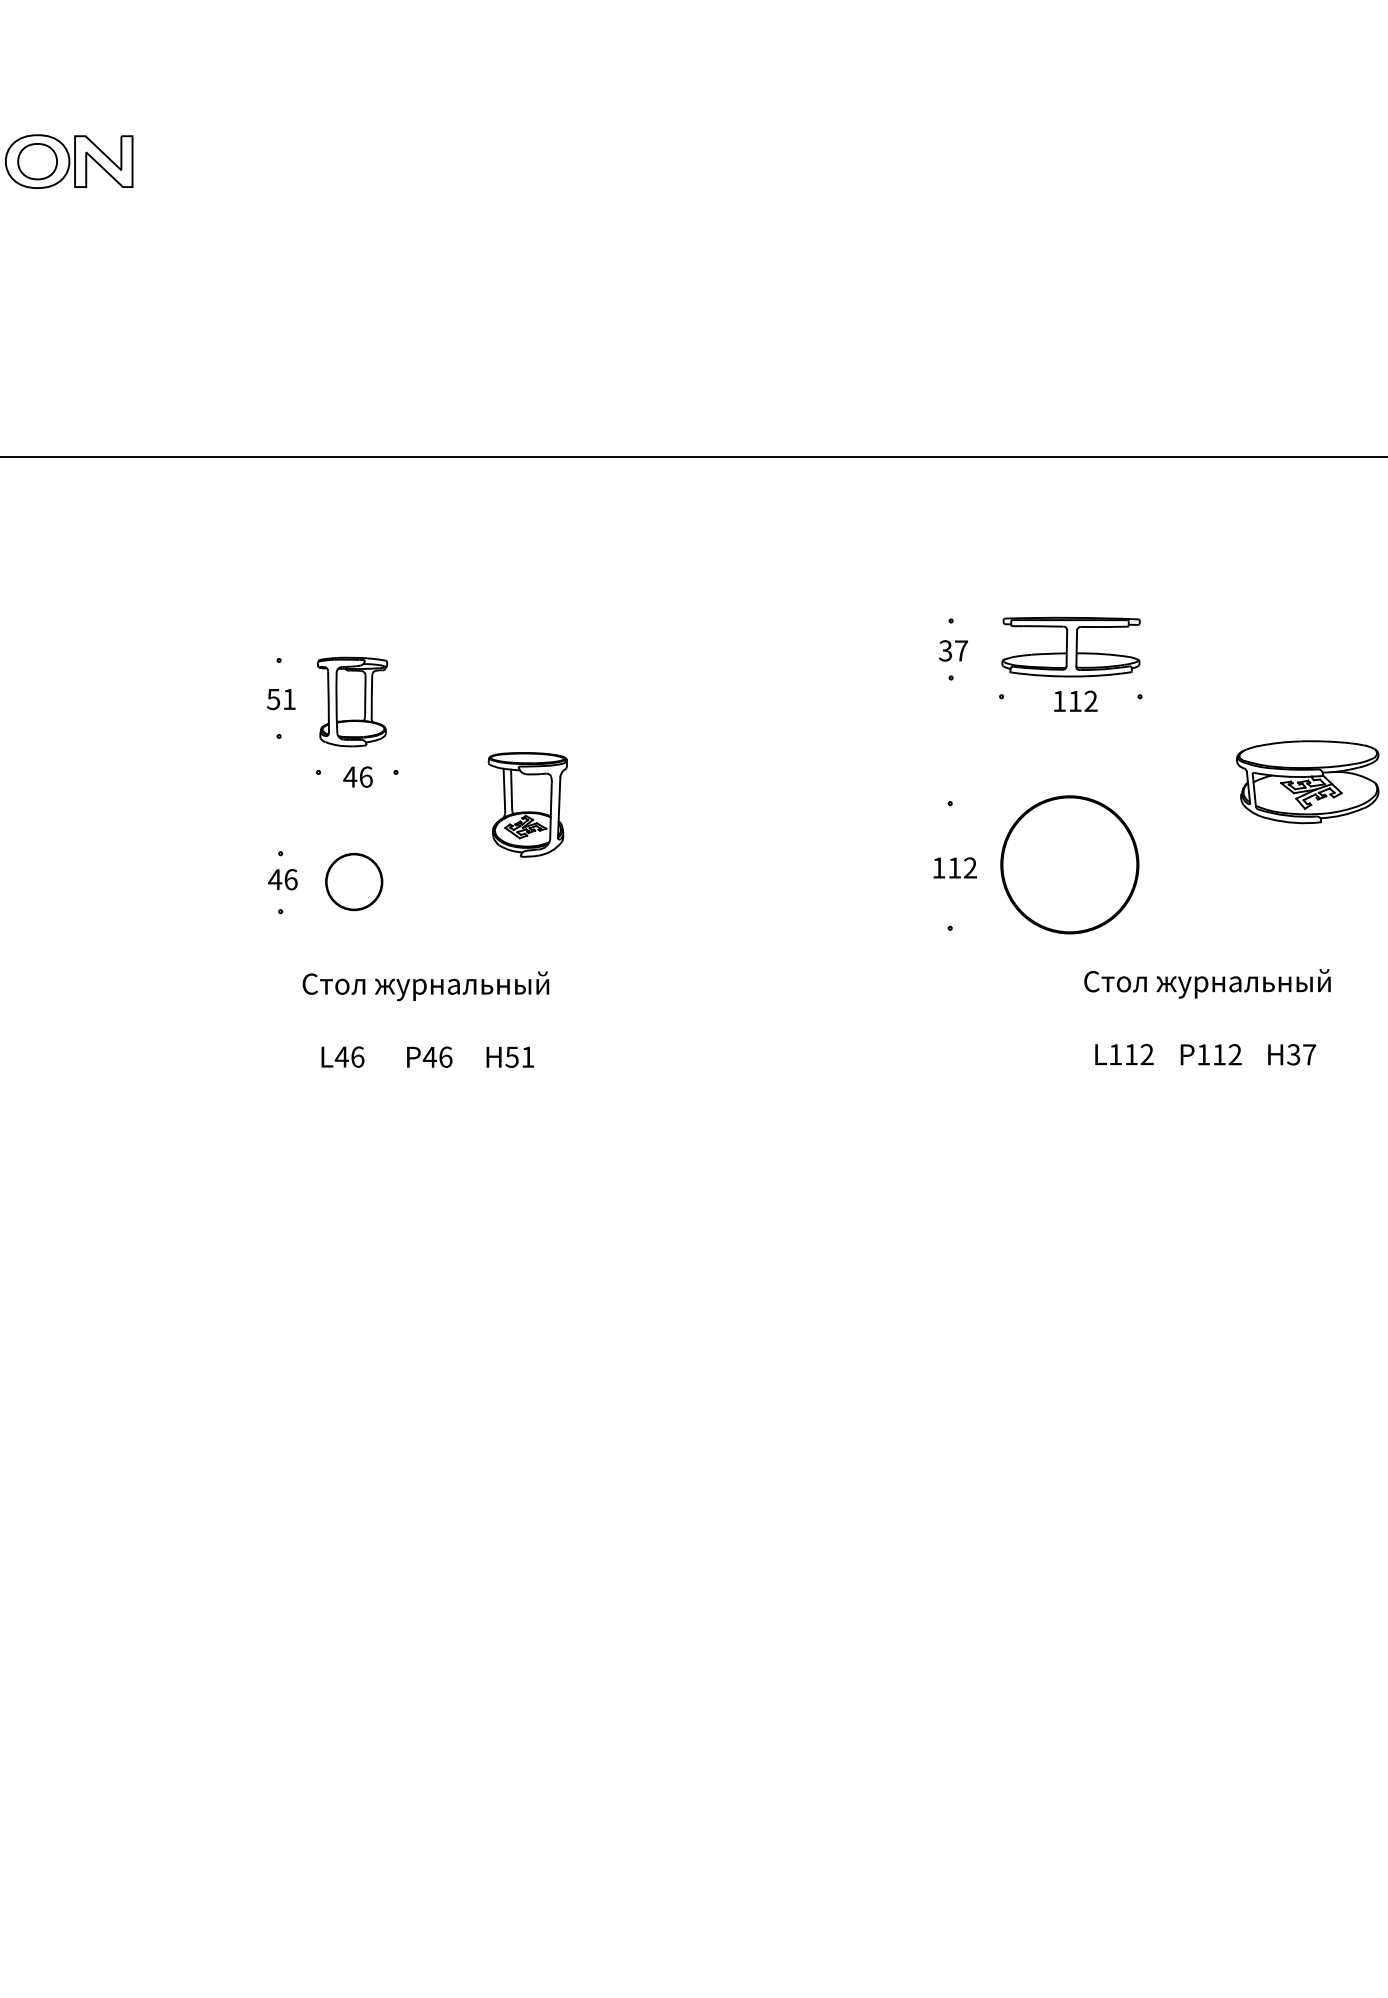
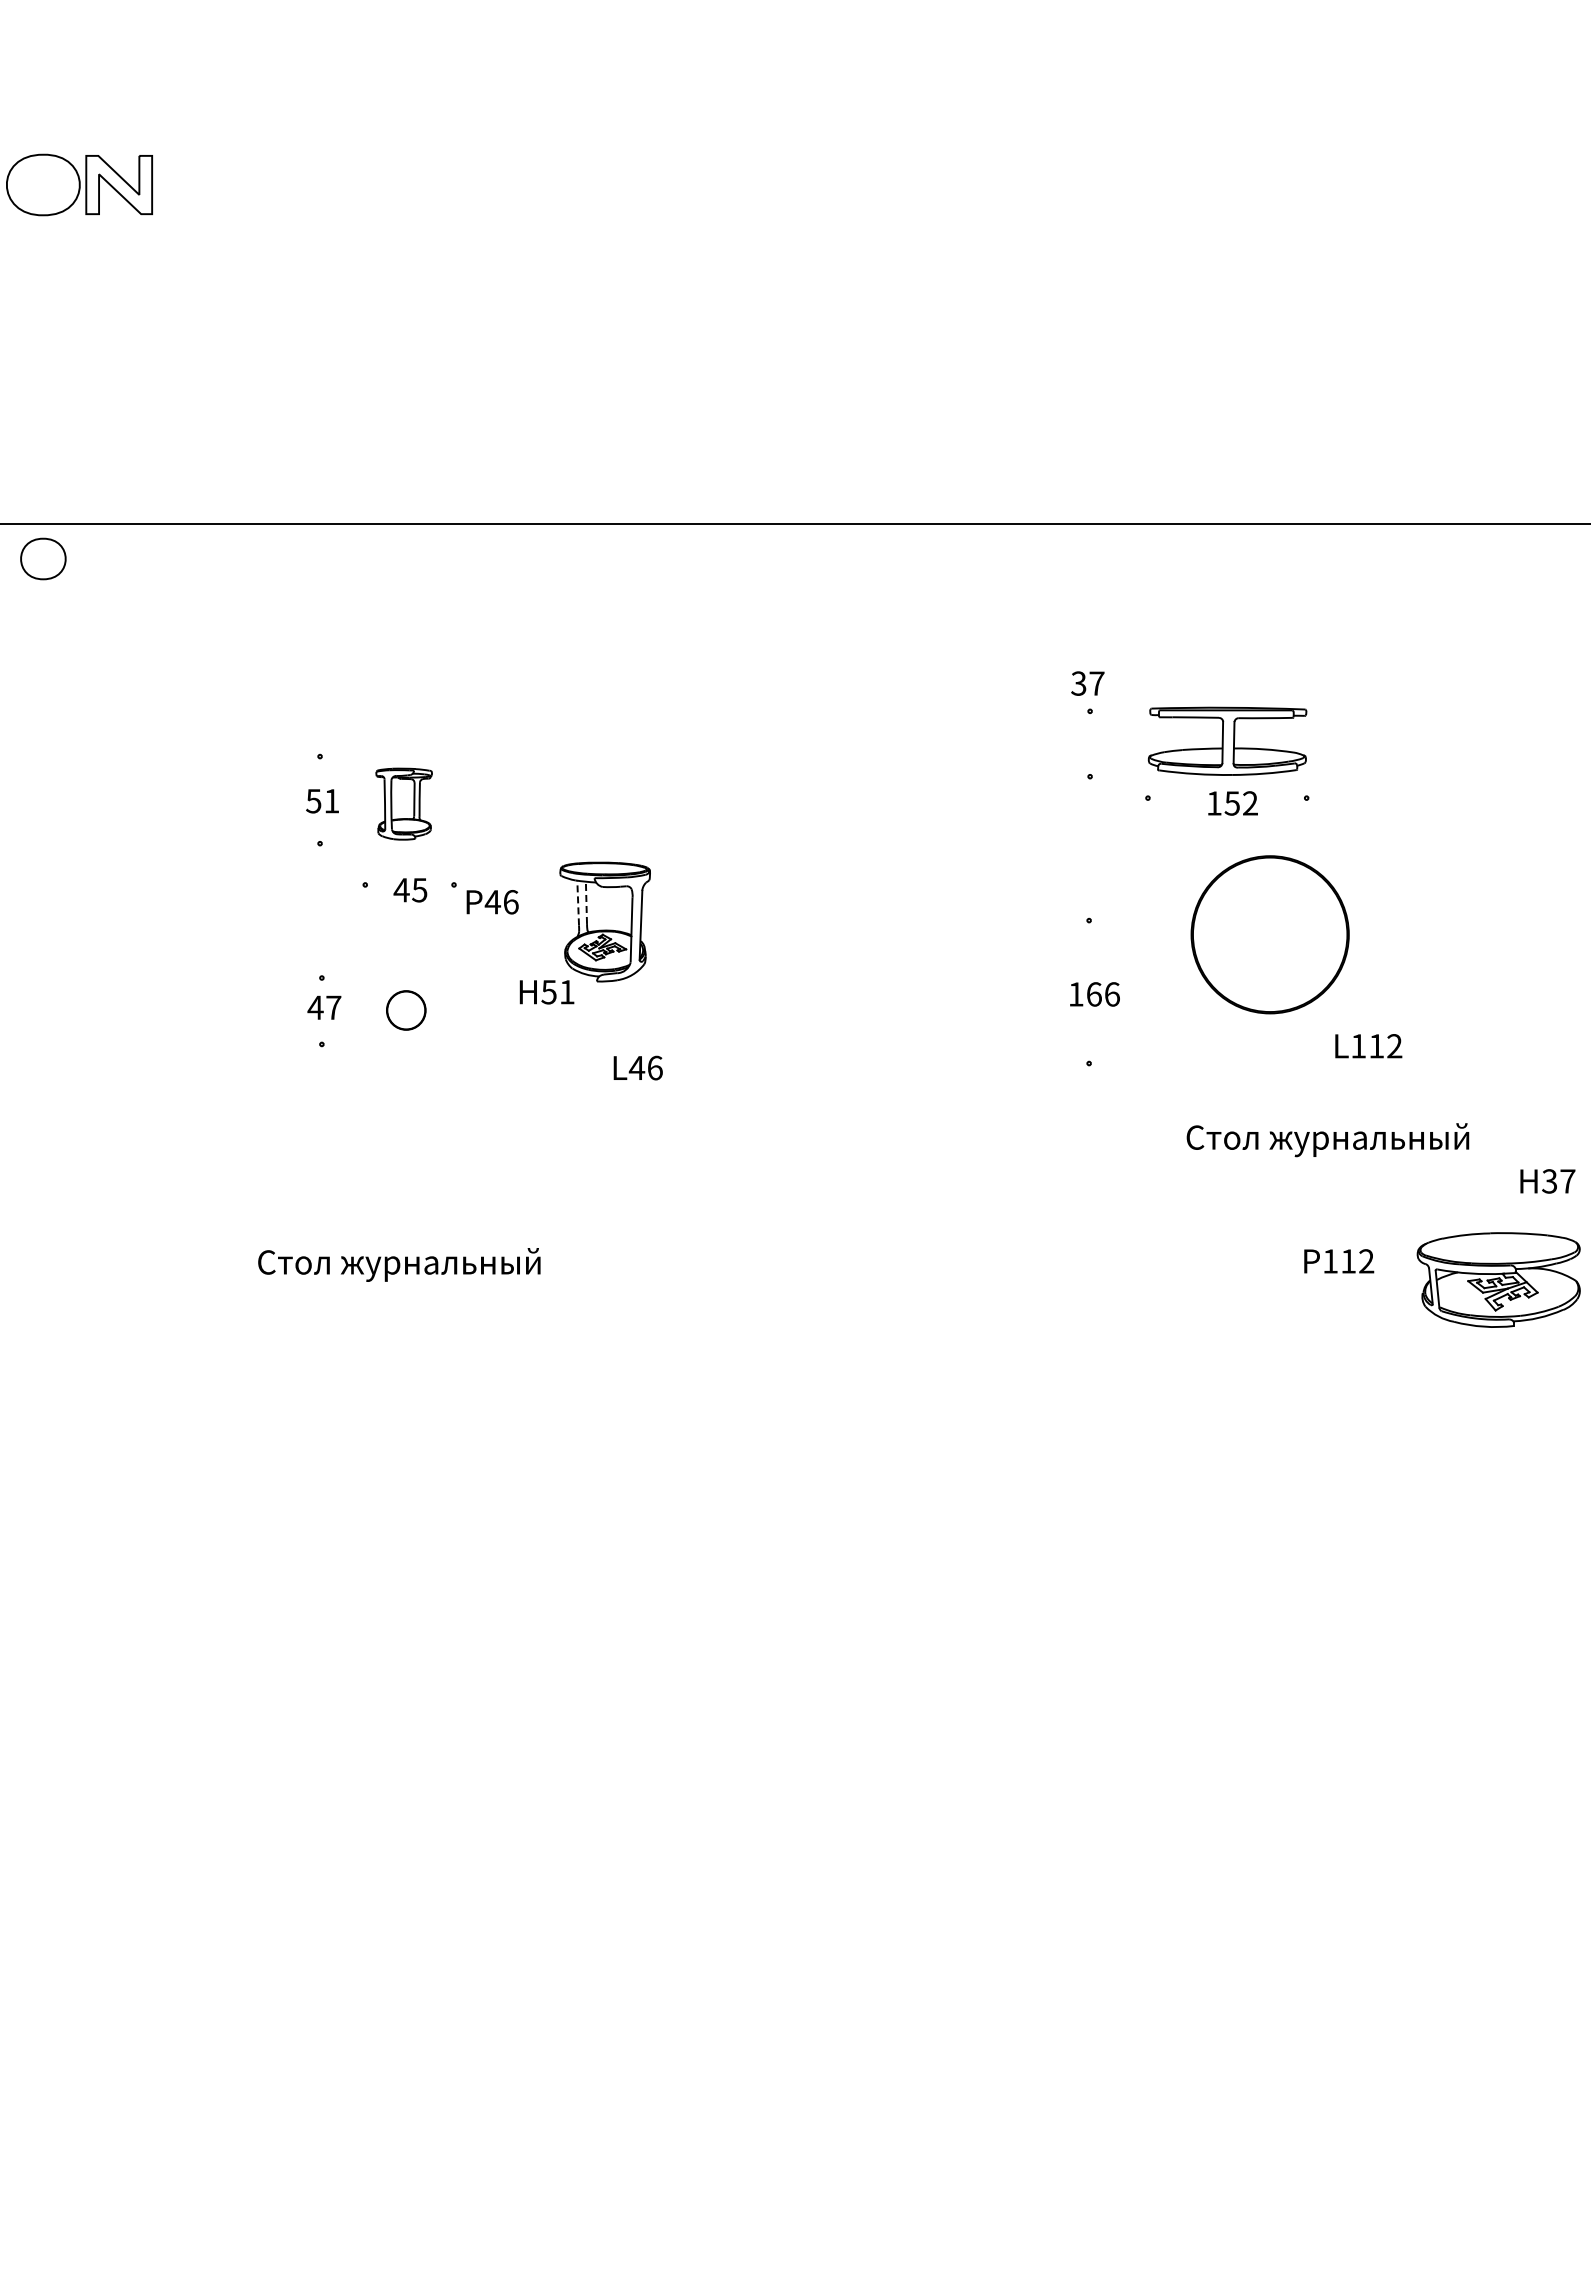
part: (37, 161) -> (43, 558), moved
text: (953, 650) -> (1087, 683), moved
part: (351, 701) -> (403, 803), size x0.7
text: (1074, 701) -> (1231, 803), 112 -> 152
text: (365, 777) -> (419, 890), 46 -> 45
part: (1307, 781) -> (1498, 1279), moved
line: (504, 787) -> (578, 902), solid -> dashed
line: (511, 787) -> (586, 902), solid -> dashed
part: (1069, 864) -> (1269, 934), moved
text: (962, 868) -> (1103, 994), 112 -> 166
text: (290, 879) -> (333, 1007), 46 -> 47
circle: (354, 882) -> (406, 1010), size x0.6
text: (1207, 984) -> (1327, 1140), moved
text: (426, 985) -> (399, 1264), moved
text: (1124, 1054) -> (1368, 1046), moved
text: (1211, 1054) -> (1339, 1261), moved
text: (1291, 1054) -> (1547, 1181), moved
text: (342, 1056) -> (637, 1067), moved
text: (429, 1057) -> (492, 902), moved
text: (509, 1057) -> (546, 992), moved

